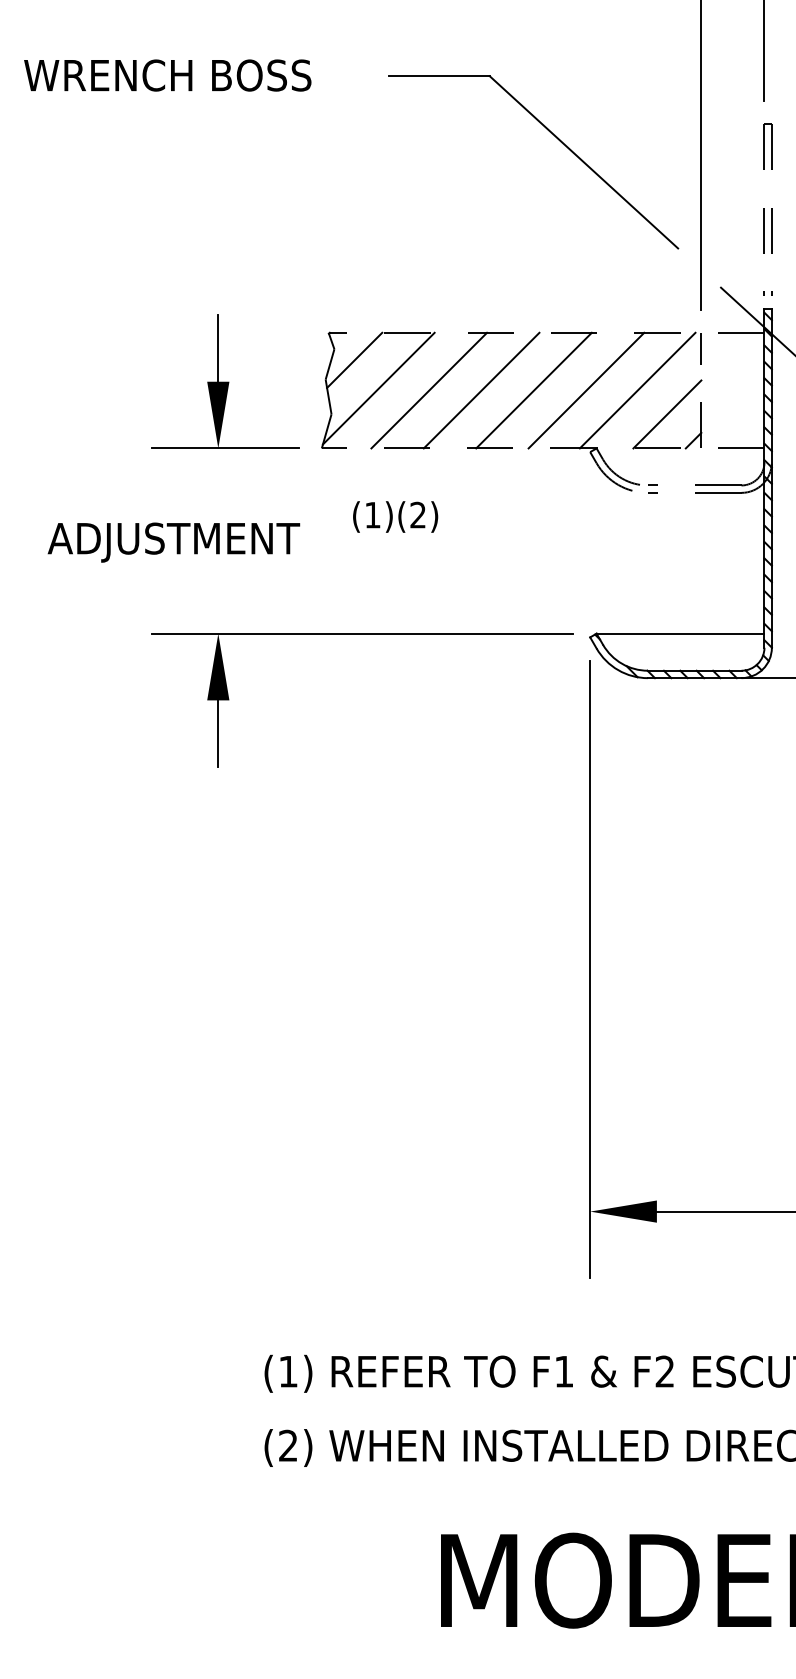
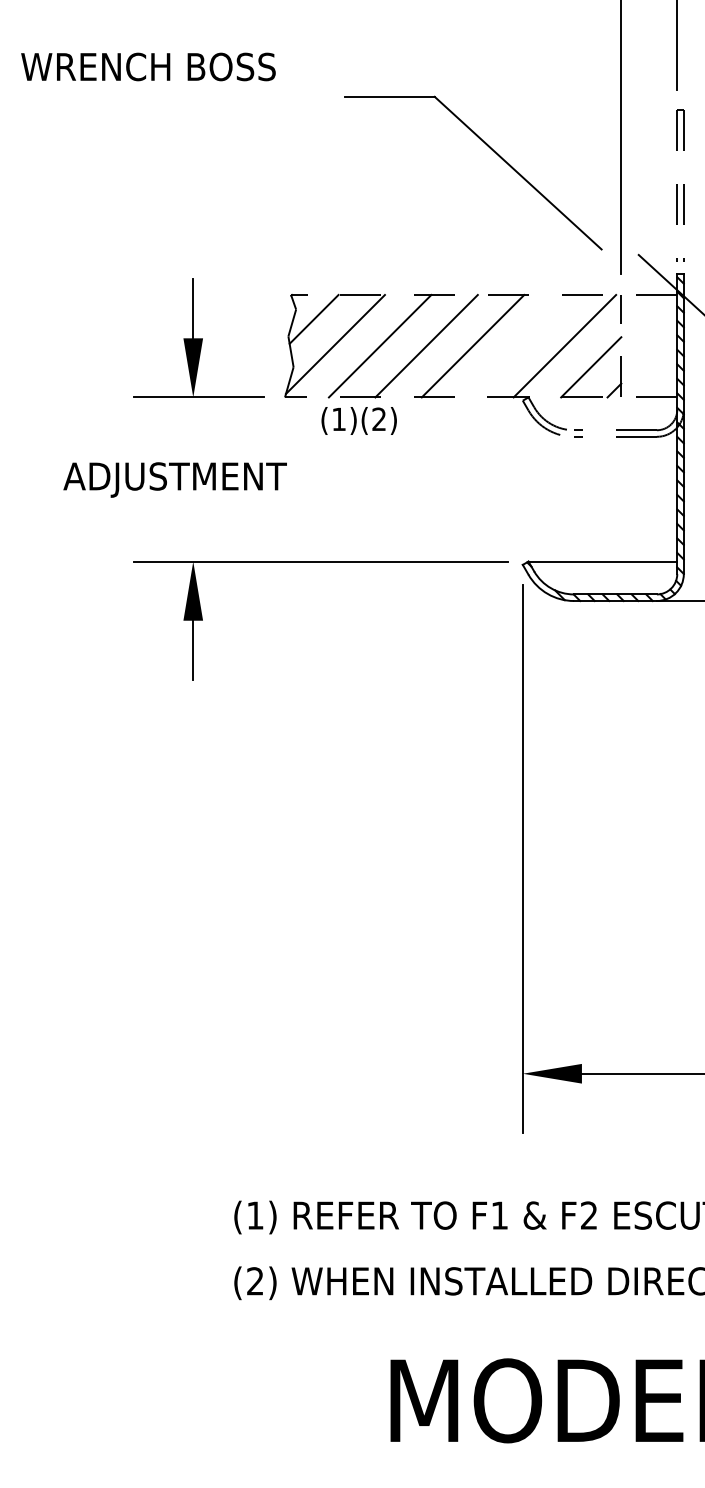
part: (556, 138) -> (493, 152), moved
line: (586, 390) -> (519, 346), removed
text: (395, 516) -> (359, 420), moved
text: (173, 542) -> (174, 479), moved

